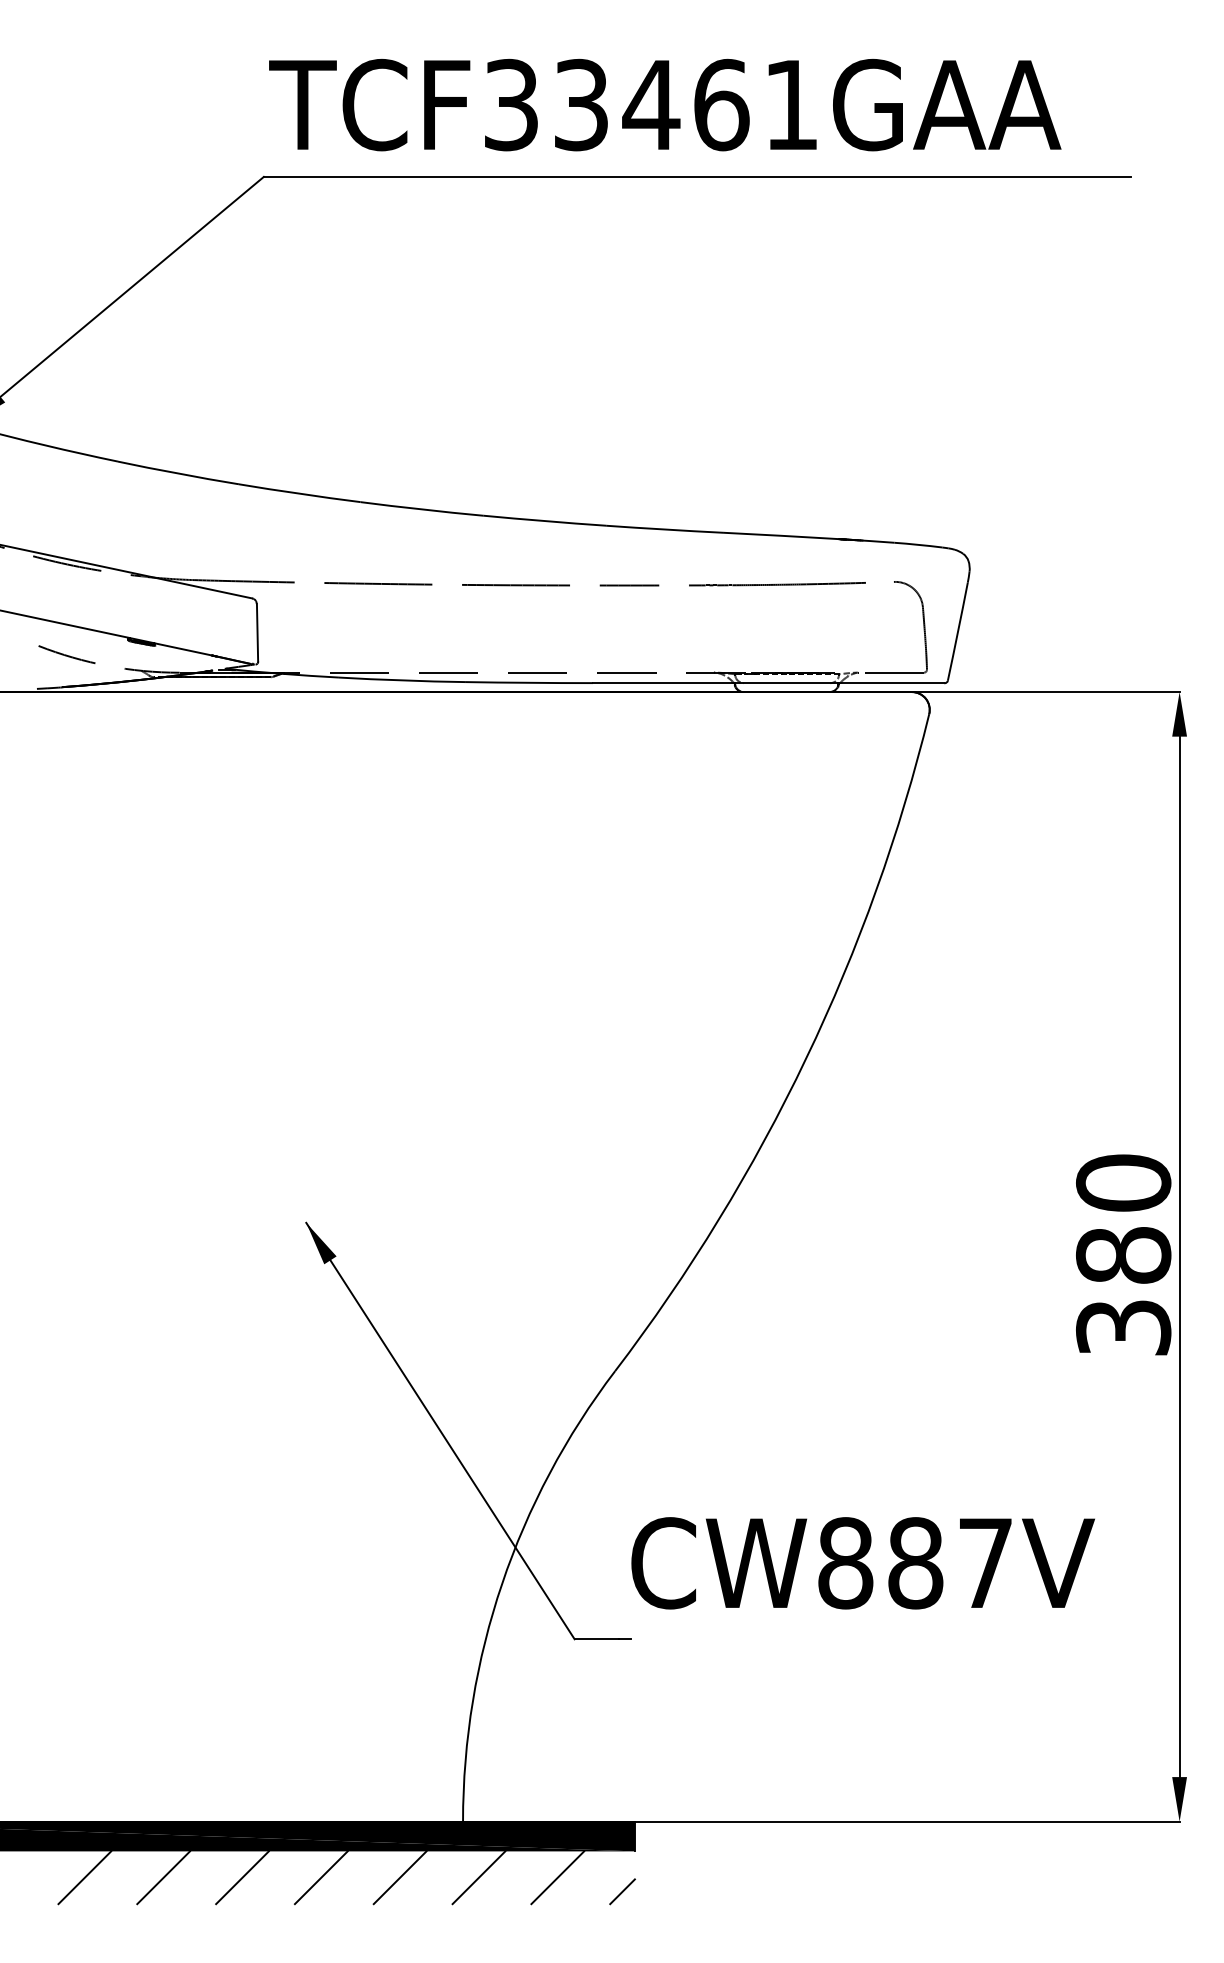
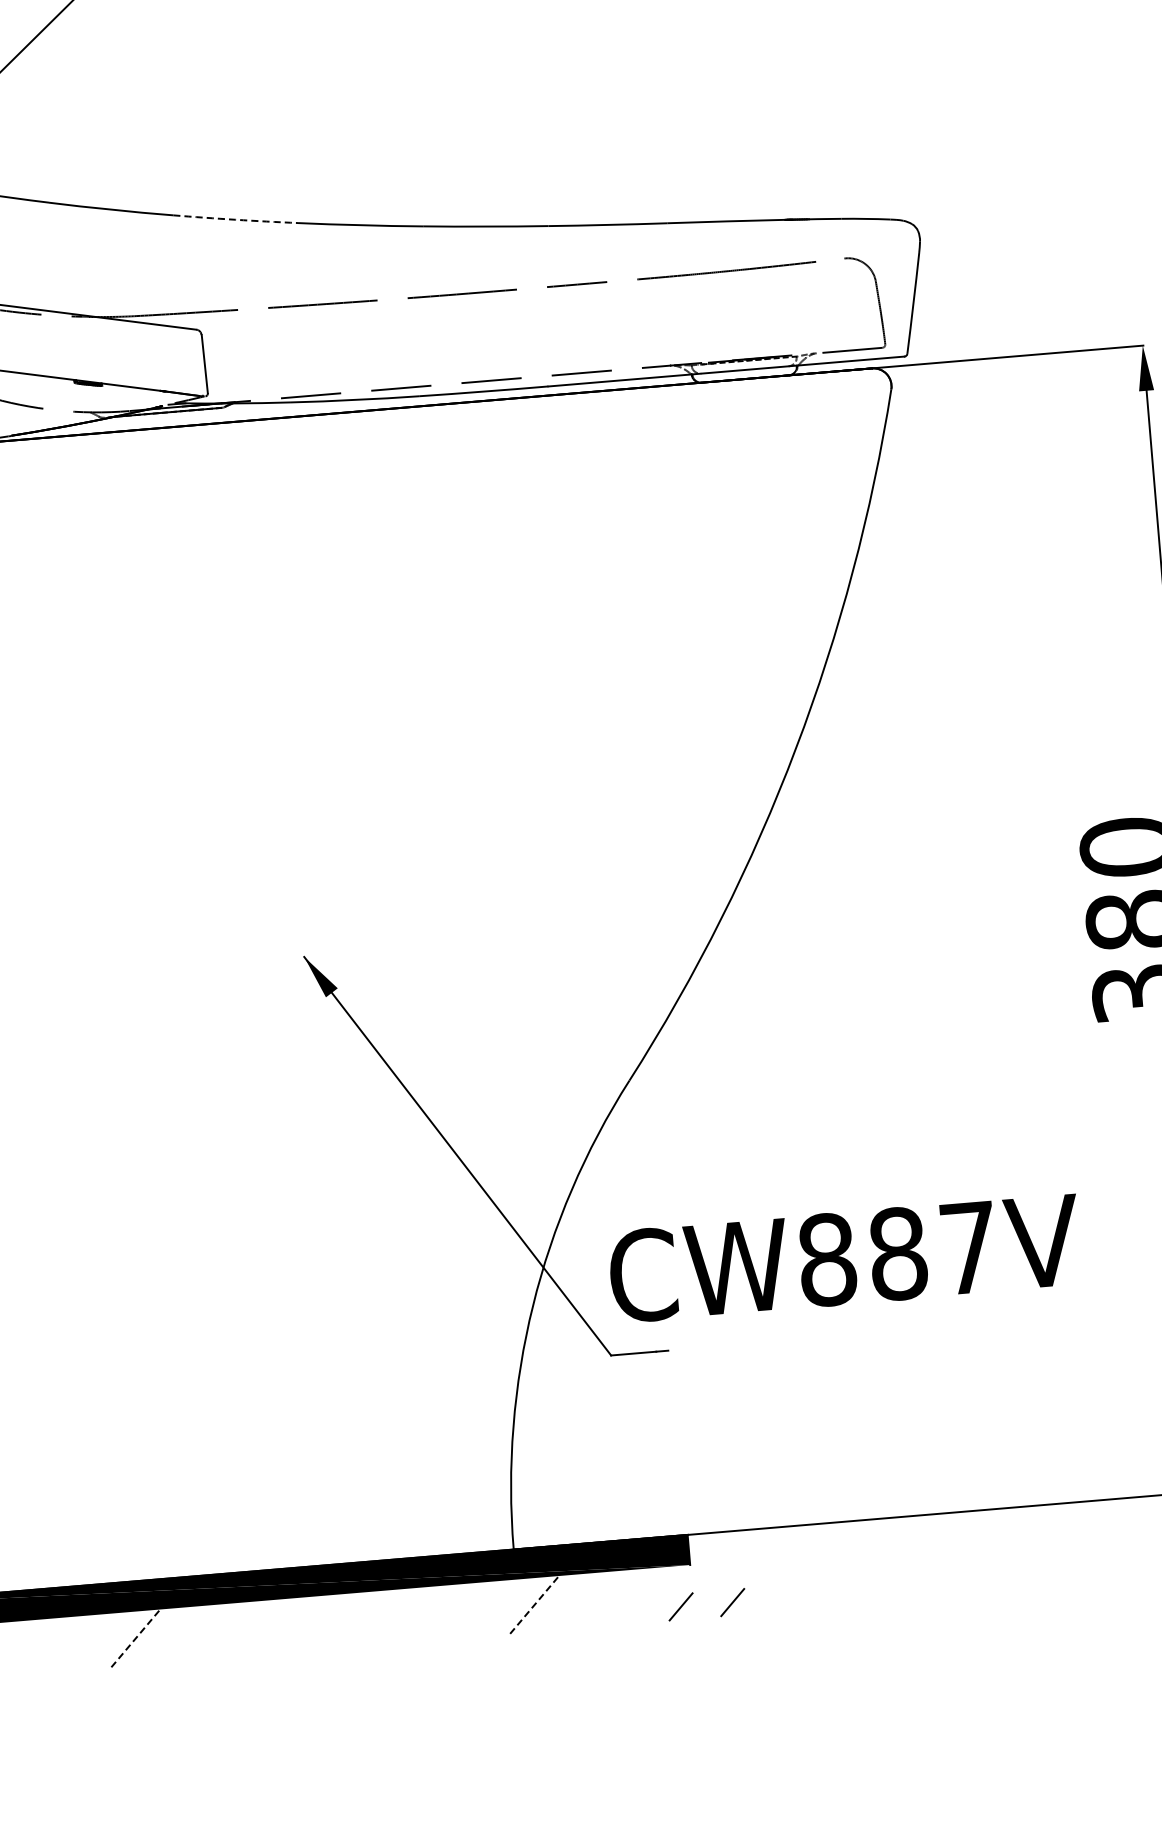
arc: (299, 493) -> (235, 219), solid -> dashed
text: (862, 1563) -> (844, 1258), moved
line: (85, 1877) -> (136, 1638), solid -> dashed
line: (163, 1877) -> (215, 1631), removed
line: (242, 1877) -> (295, 1624), removed
line: (320, 1877) -> (374, 1618), removed
line: (399, 1877) -> (454, 1611), removed
line: (479, 1877) -> (535, 1604), solid -> dashed
line: (557, 1877) -> (614, 1597), removed
line: (673, 1891) -> (732, 1602), added

